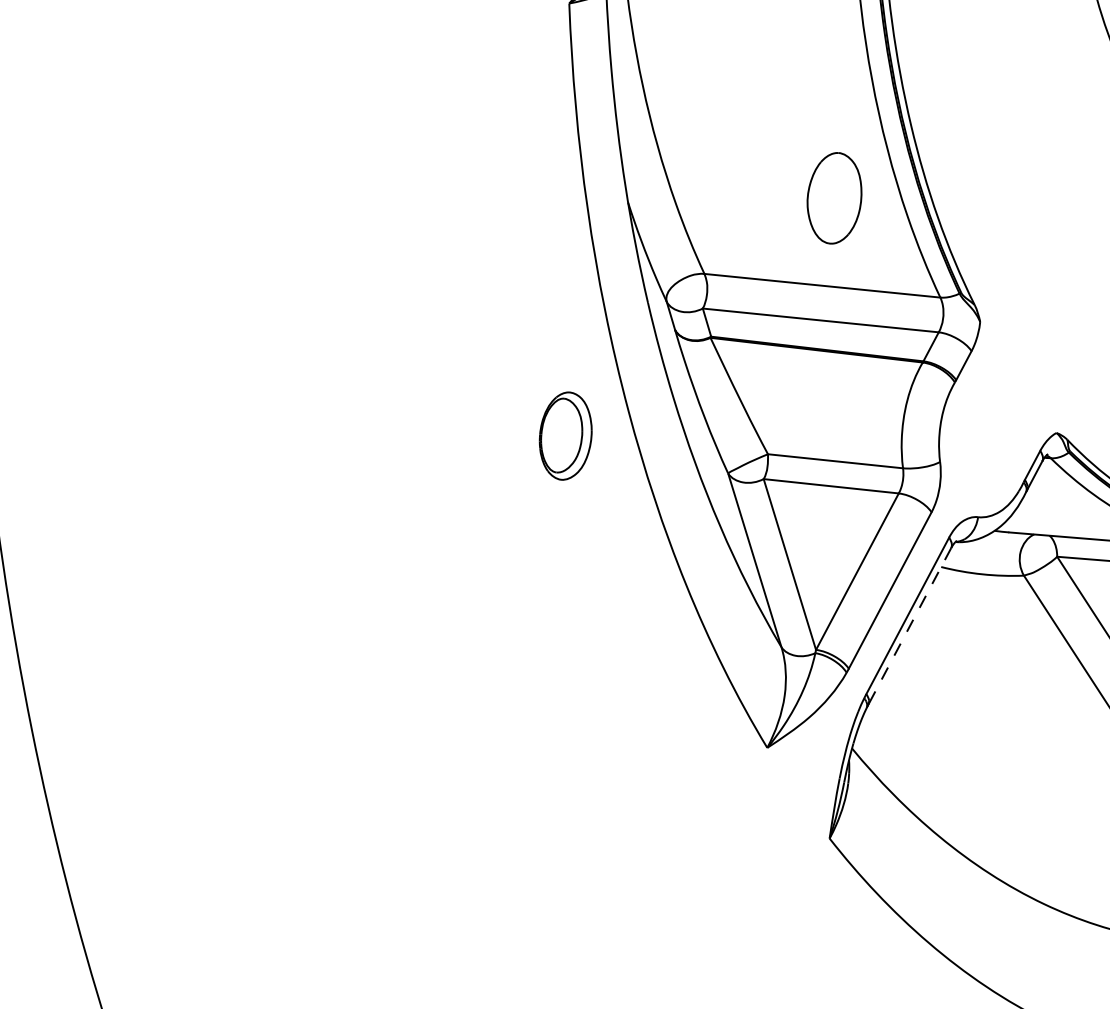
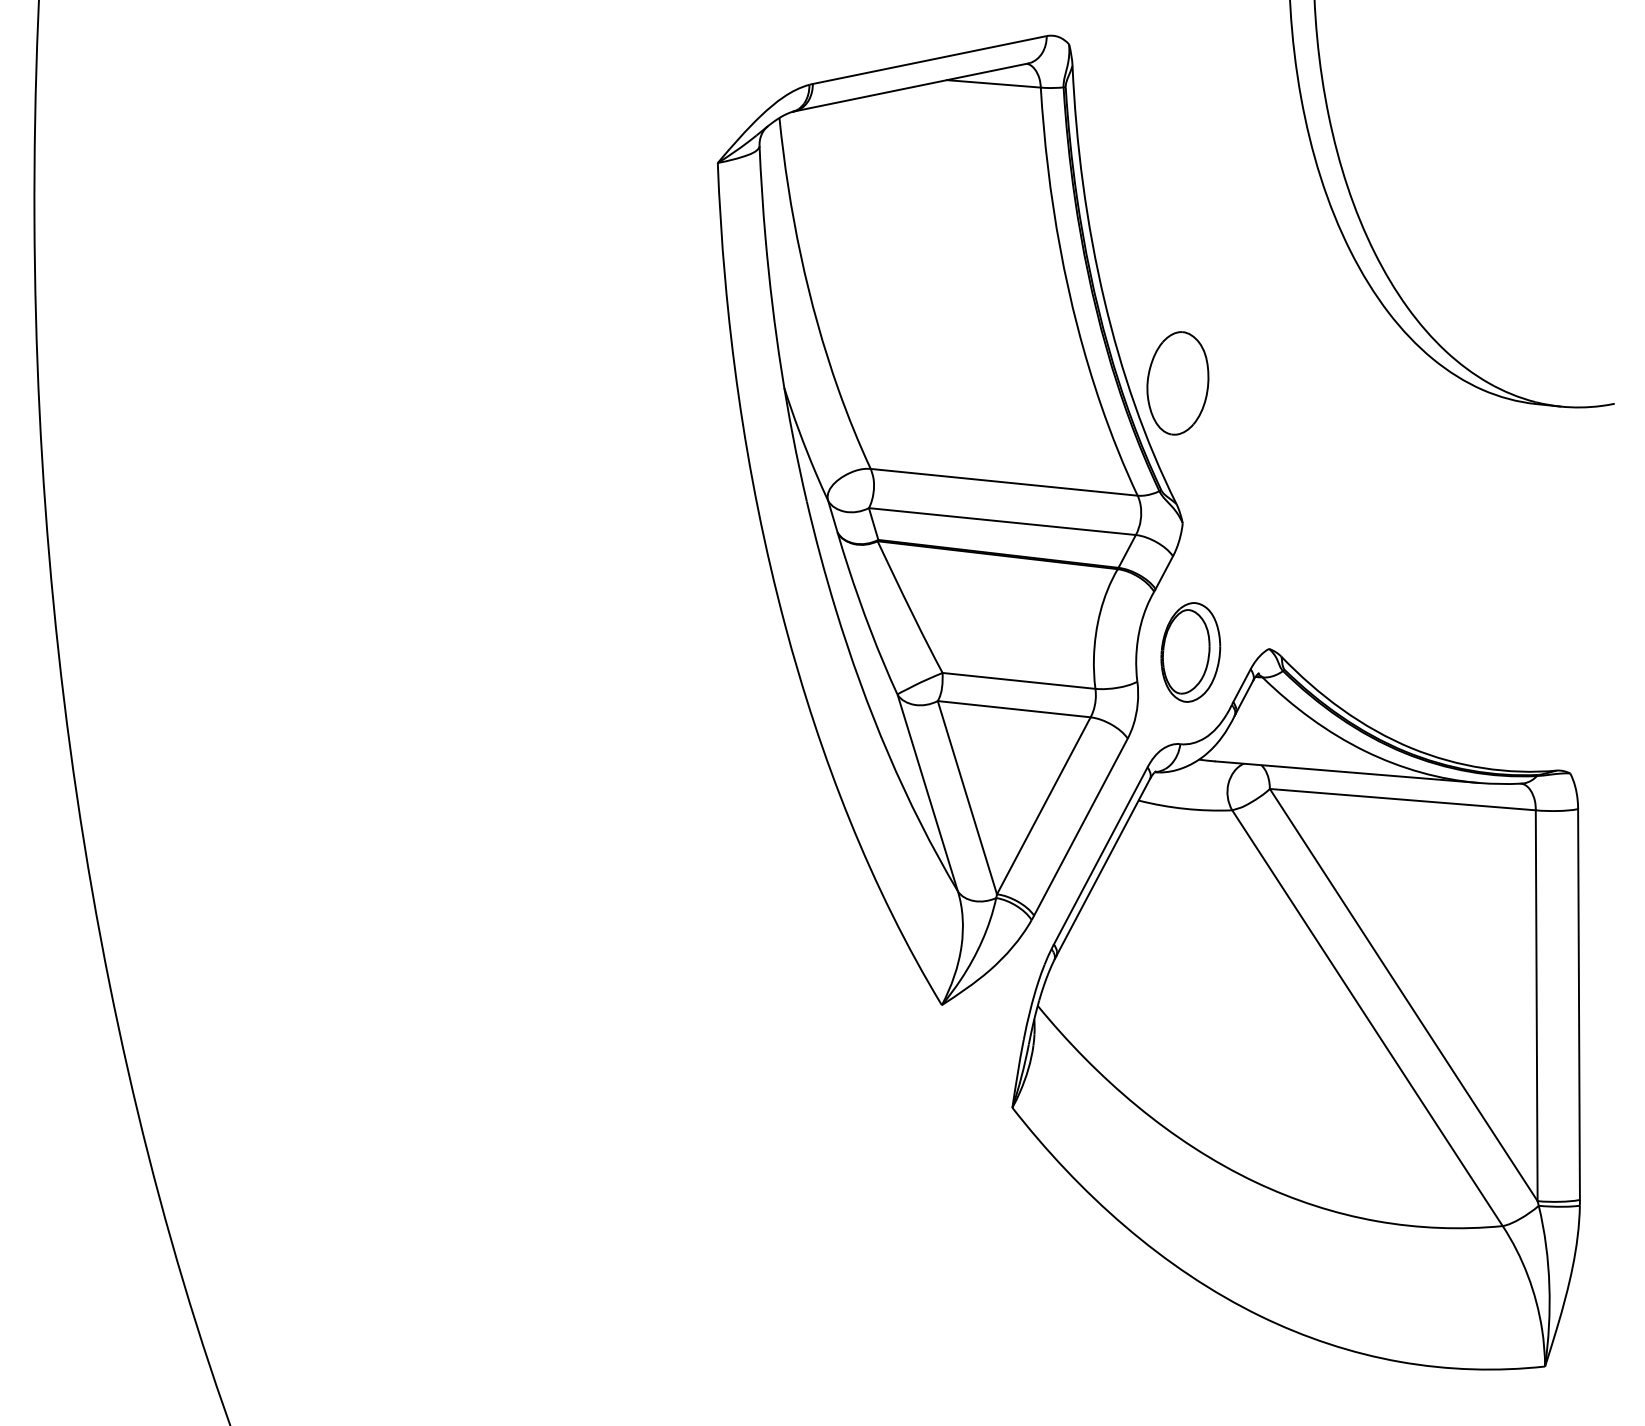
part: (834, 198) -> (1177, 383), moved
part: (565, 436) -> (1190, 652), moved
line: (909, 627) -> (1102, 868), dashed -> solid

